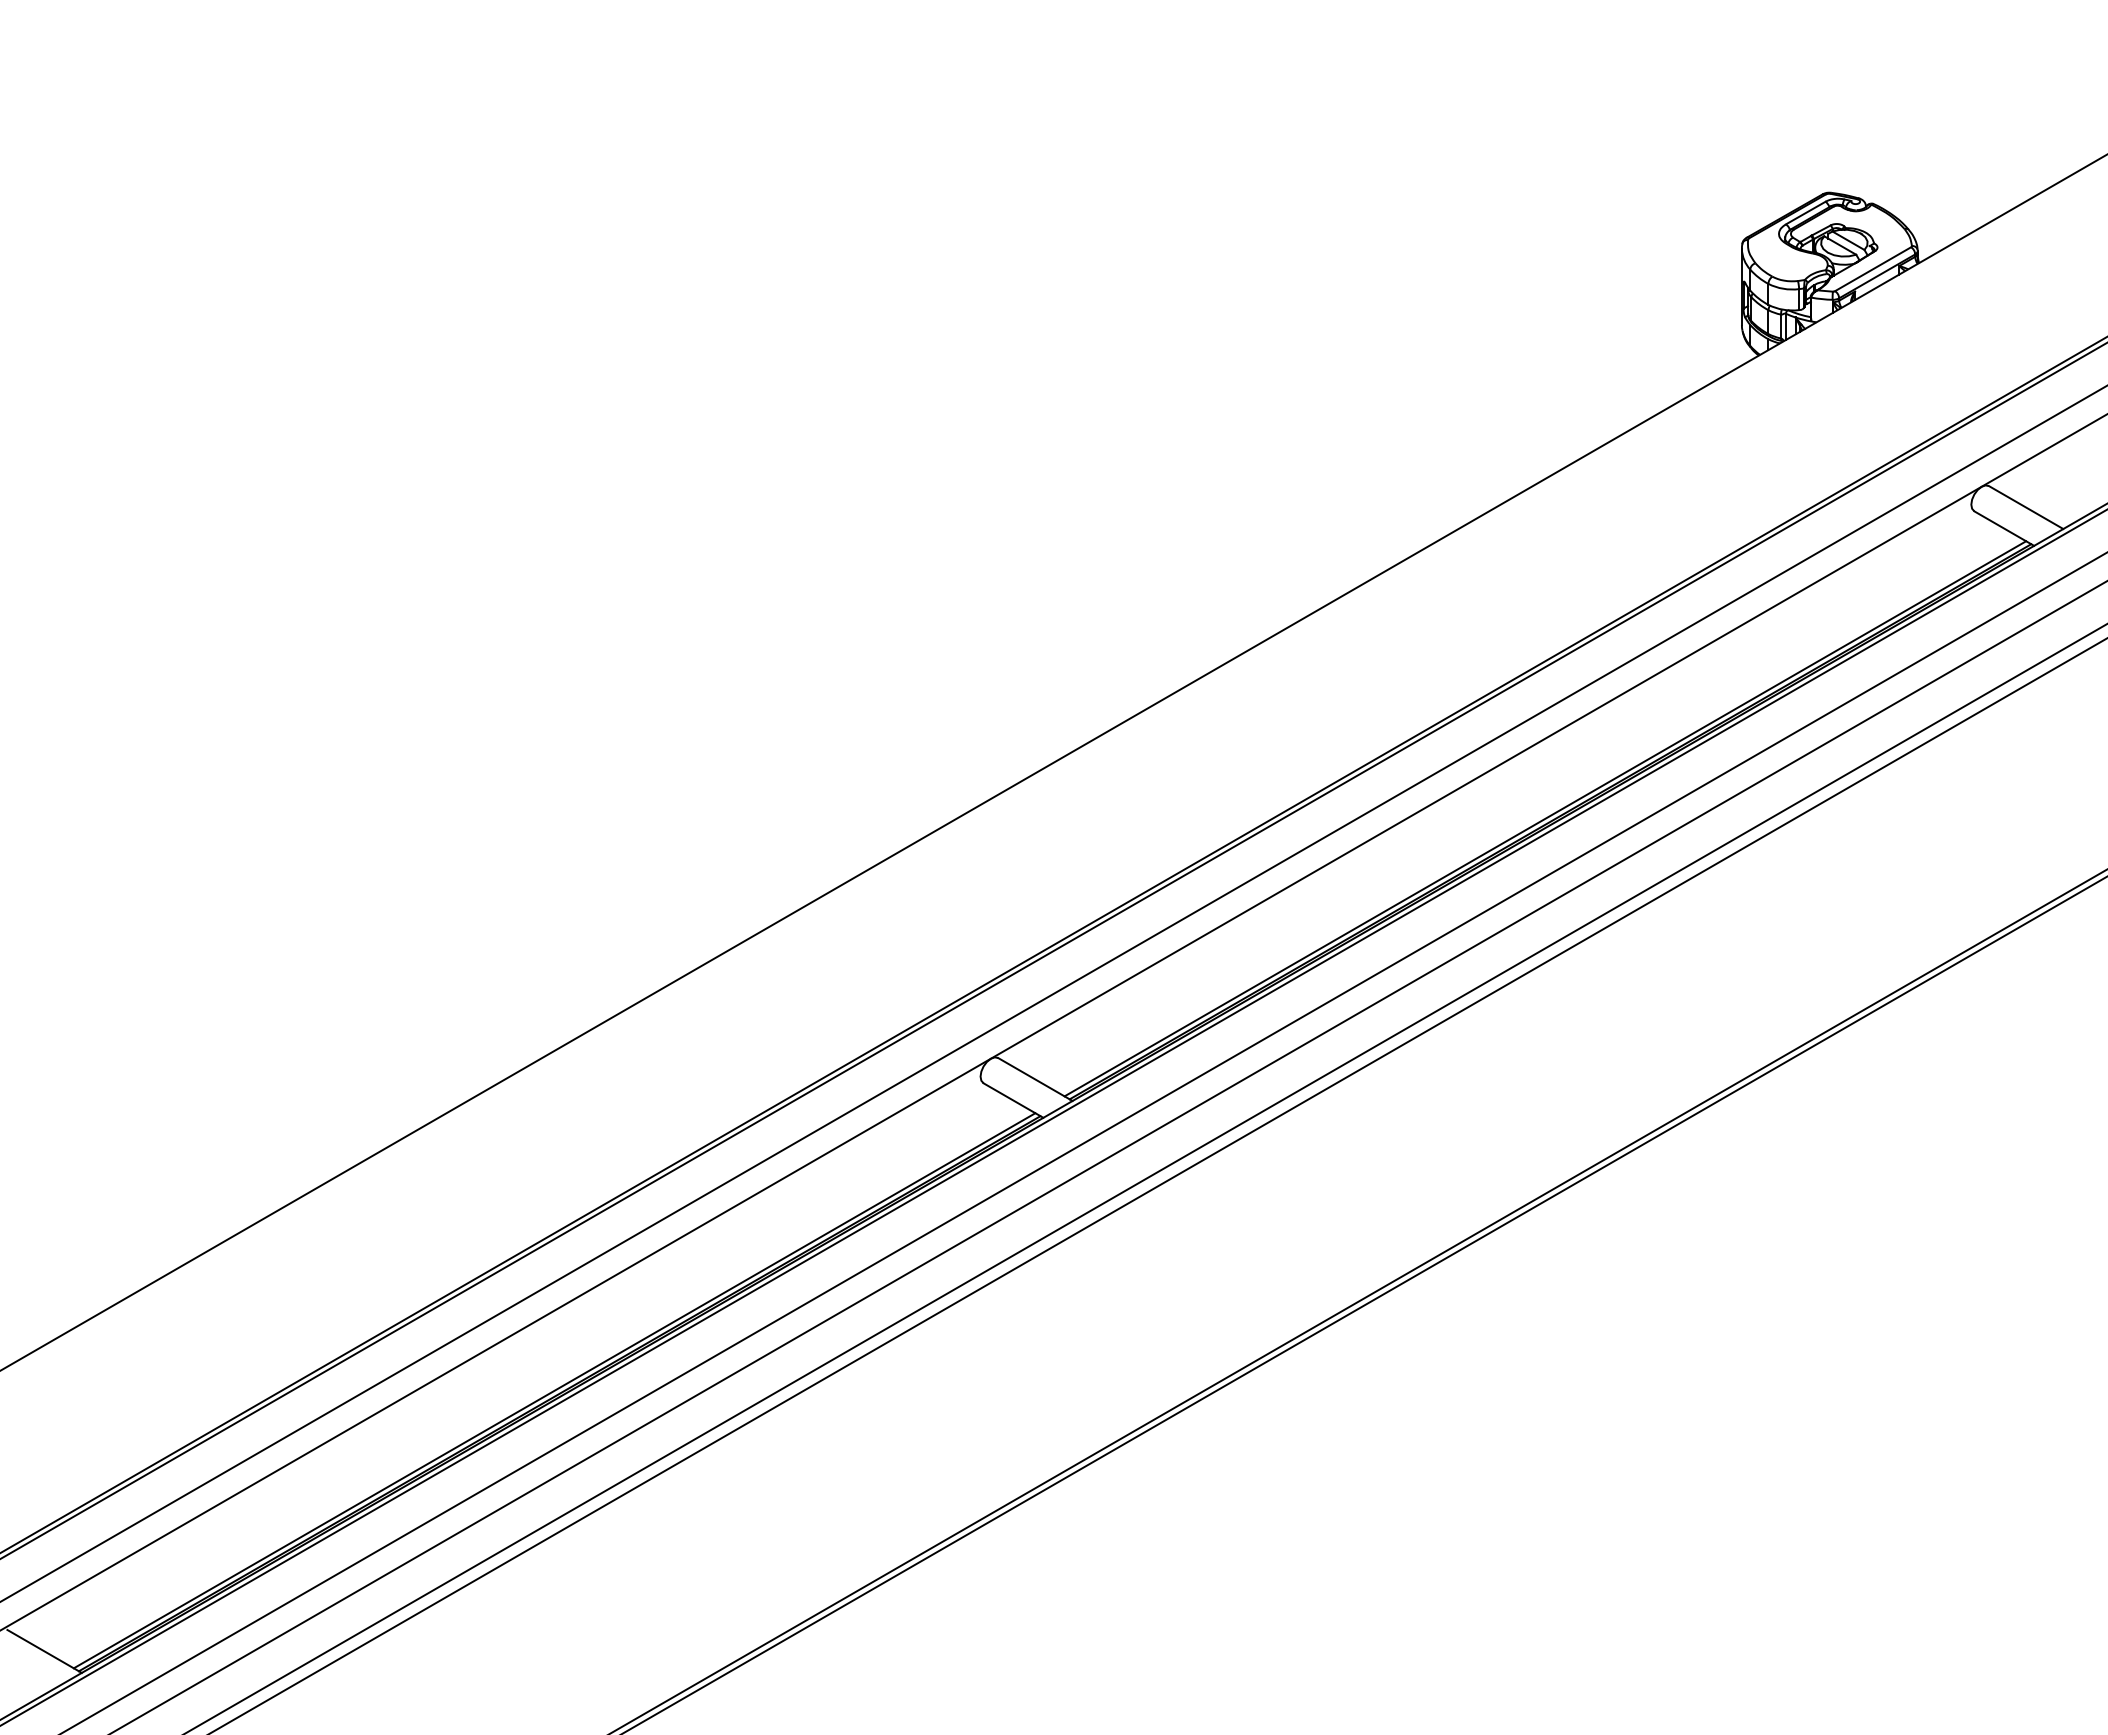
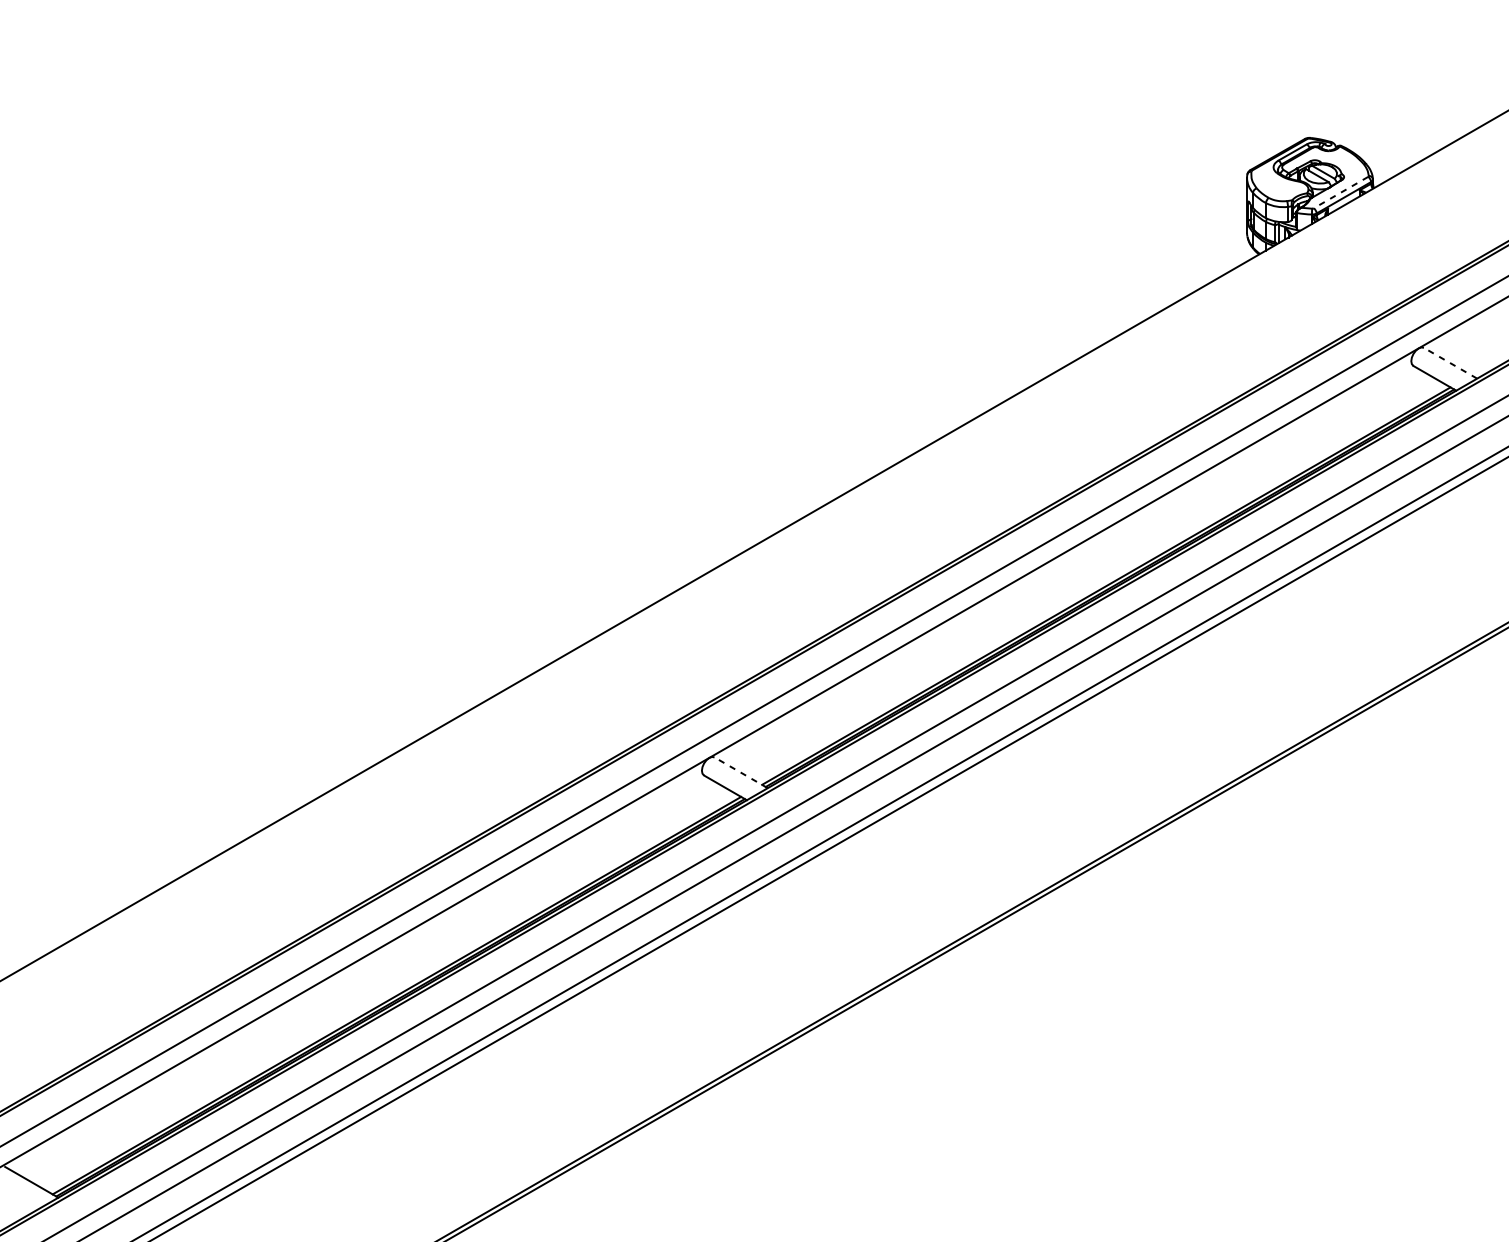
line: (1873, 269) -> (1341, 192), solid -> dashed
line: (2026, 507) -> (1450, 363), solid -> dashed
line: (1035, 1079) -> (741, 772), solid -> dashed

